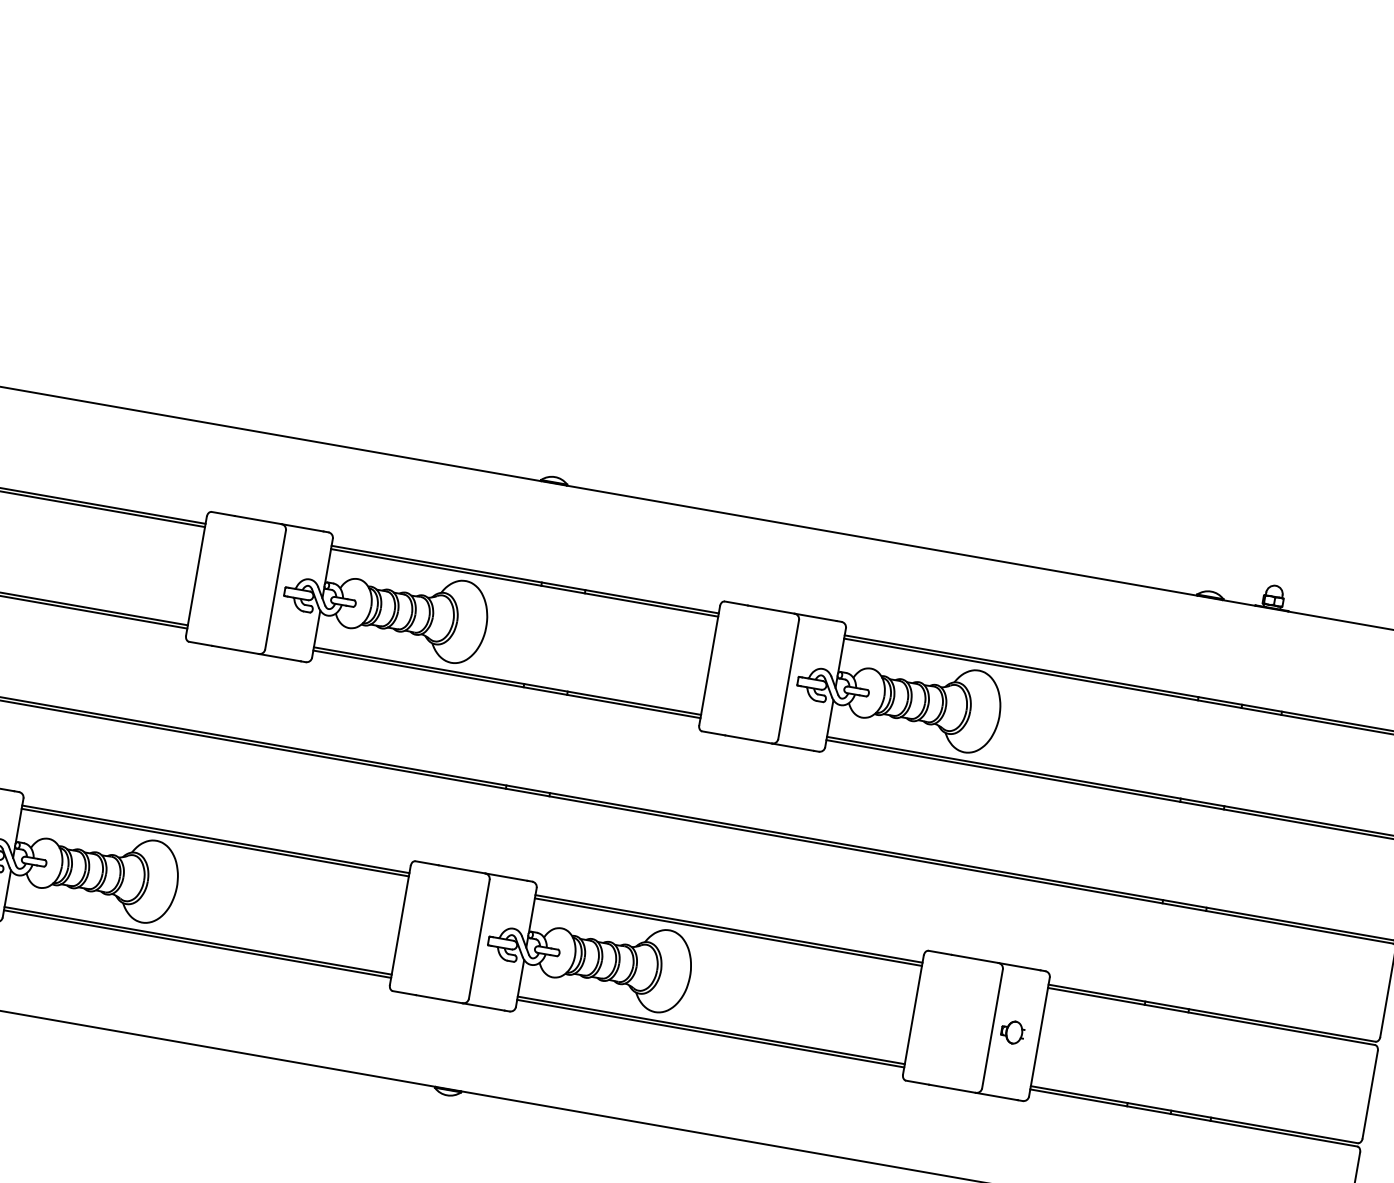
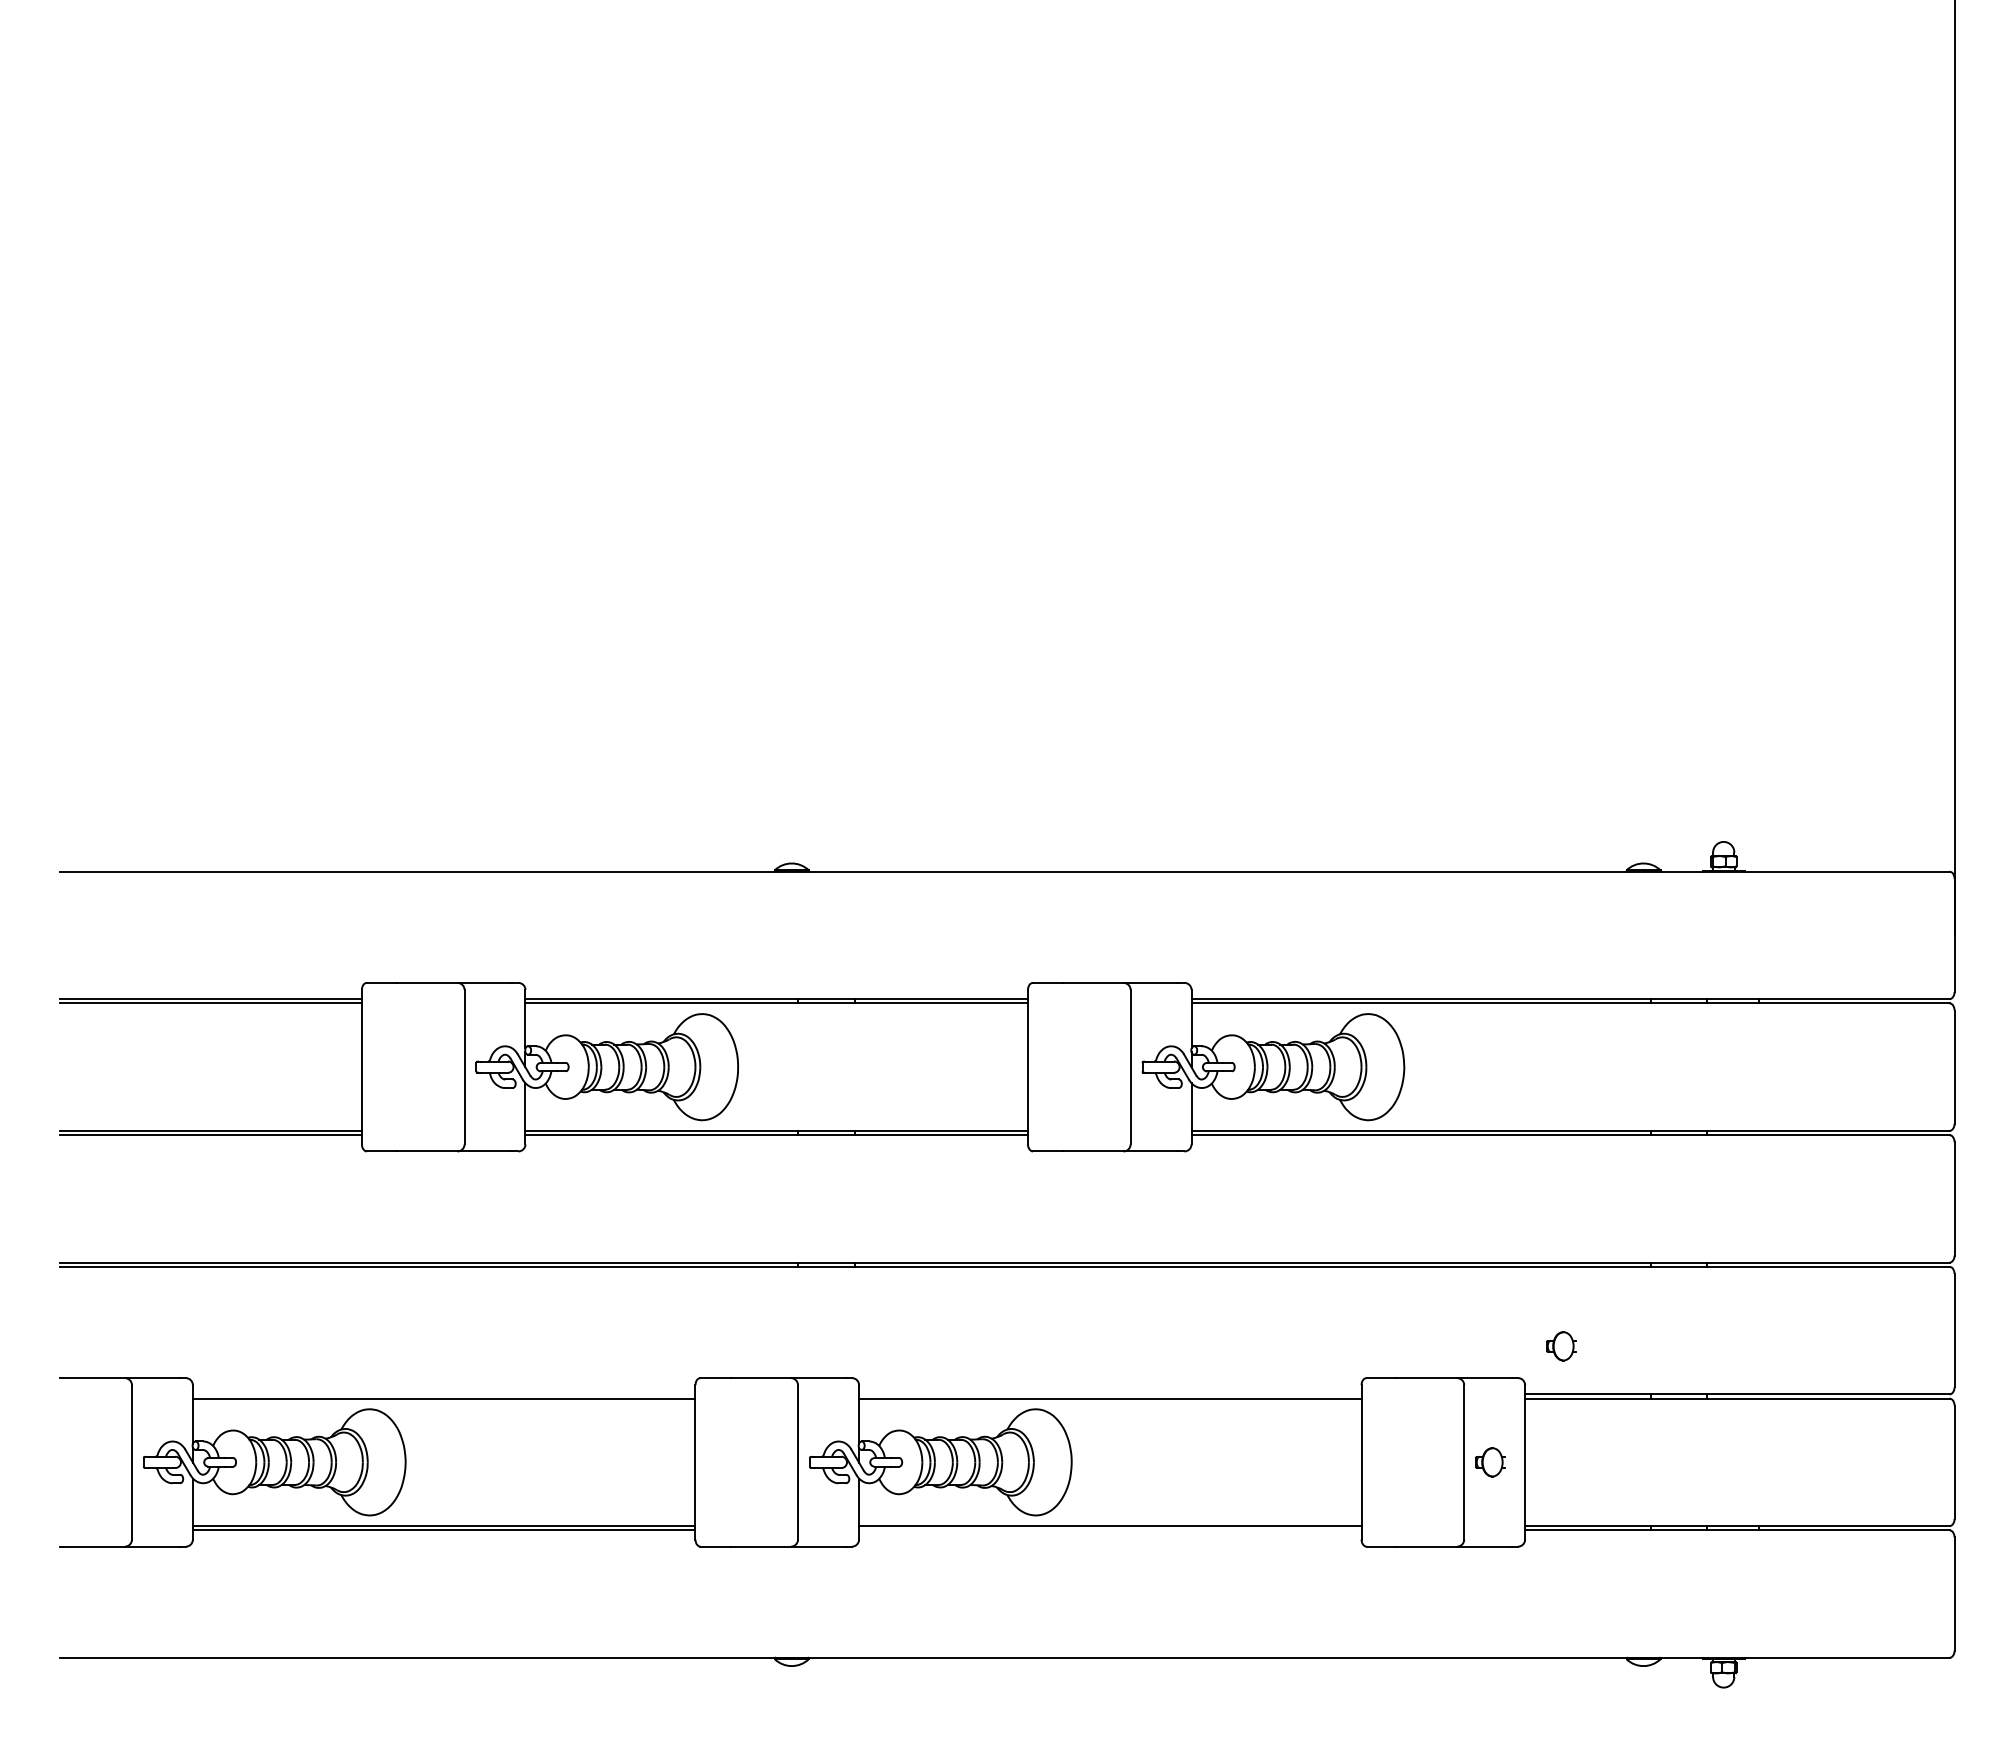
line: (215, 839) -> (443, 1394), removed
line: (729, 929) -> (1110, 1394), removed
part: (1083, 952) -> (1561, 1346), added
line: (710, 1033) -> (1110, 1530), removed

